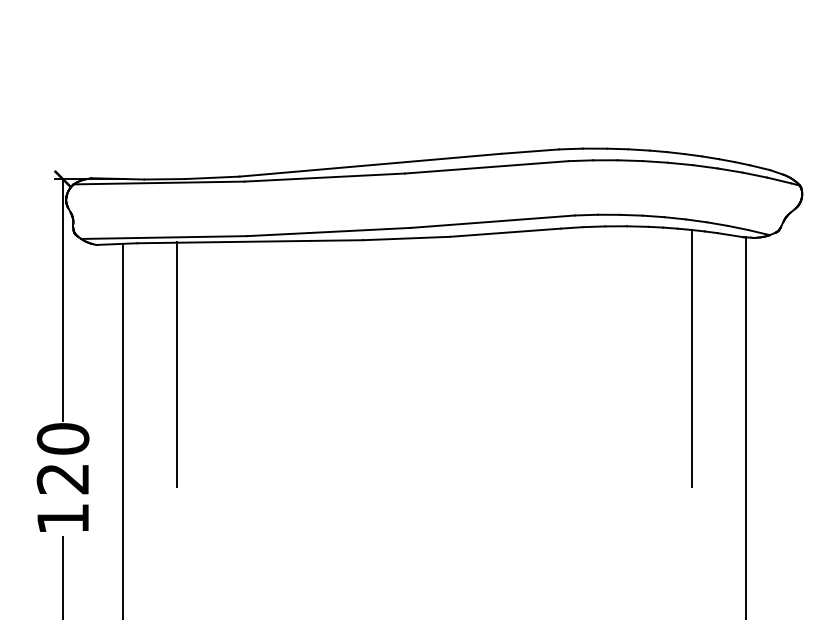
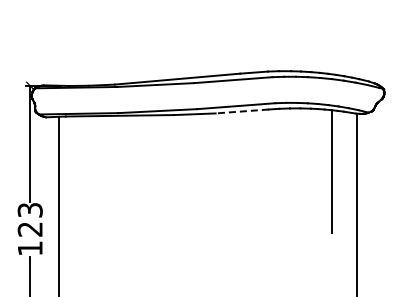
line: (506, 232) -> (242, 111), solid -> dashed
line: (176, 364) -> (84, 174), removed
text: (61, 437) -> (29, 209), 120 -> 123

